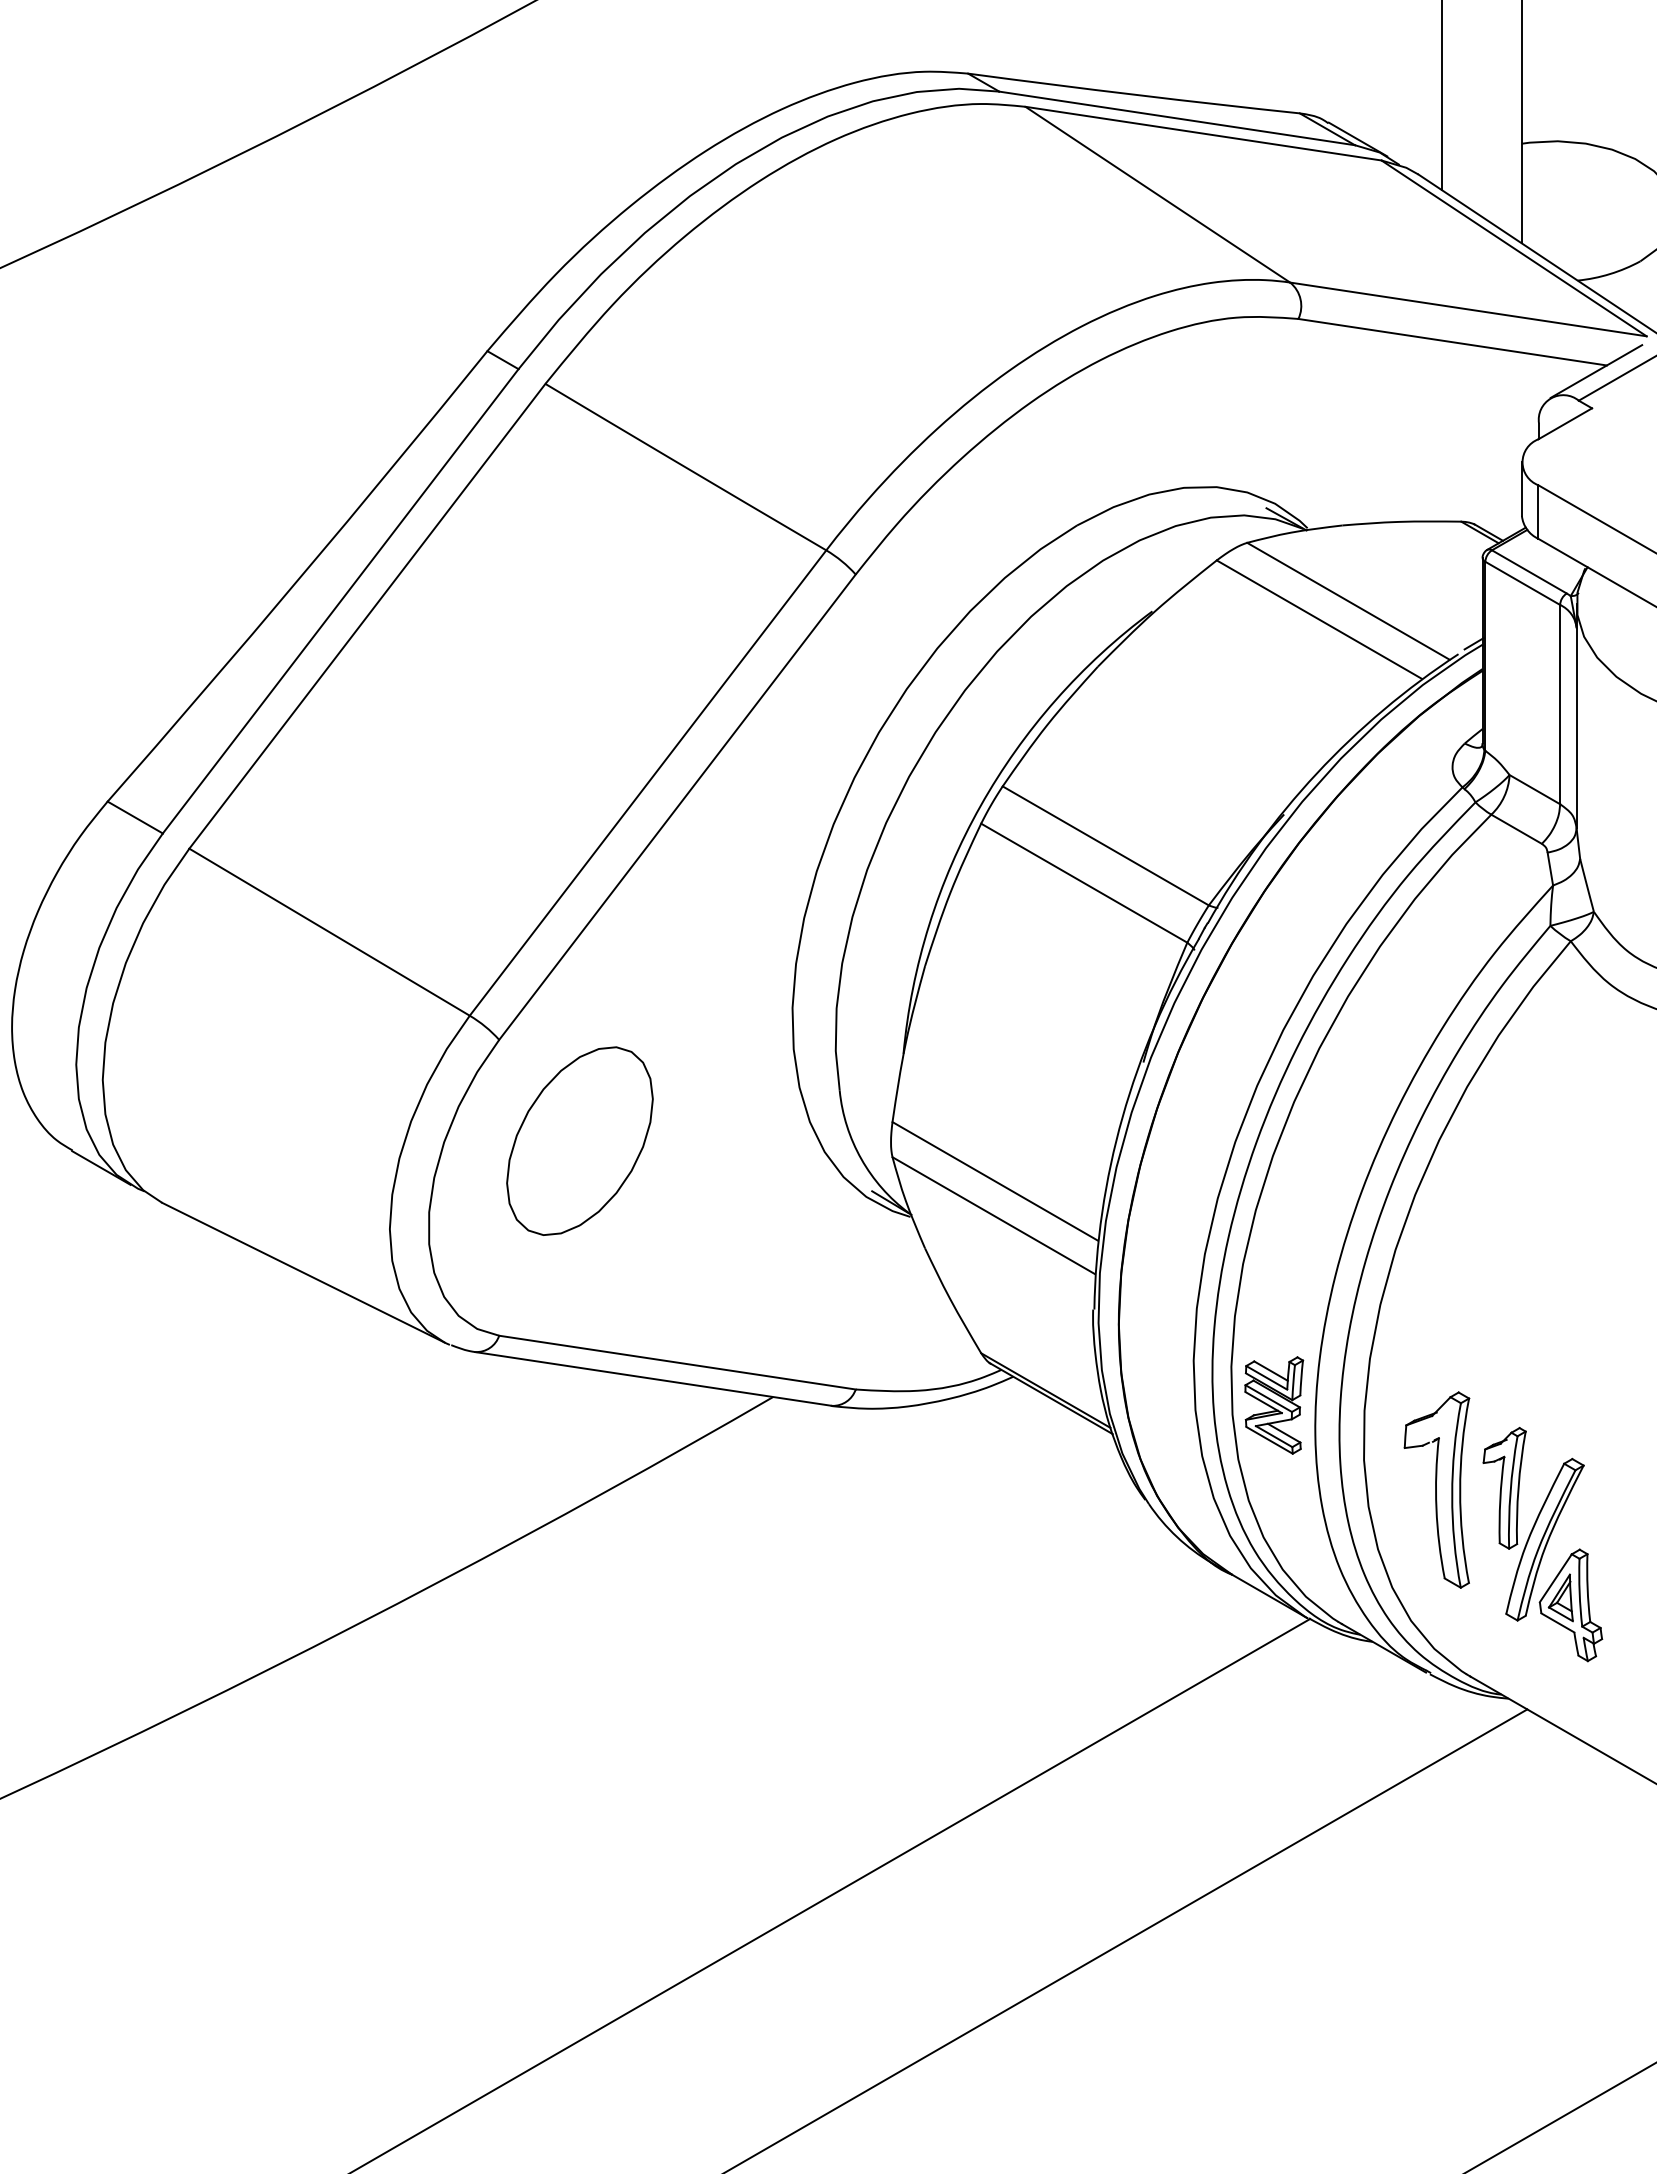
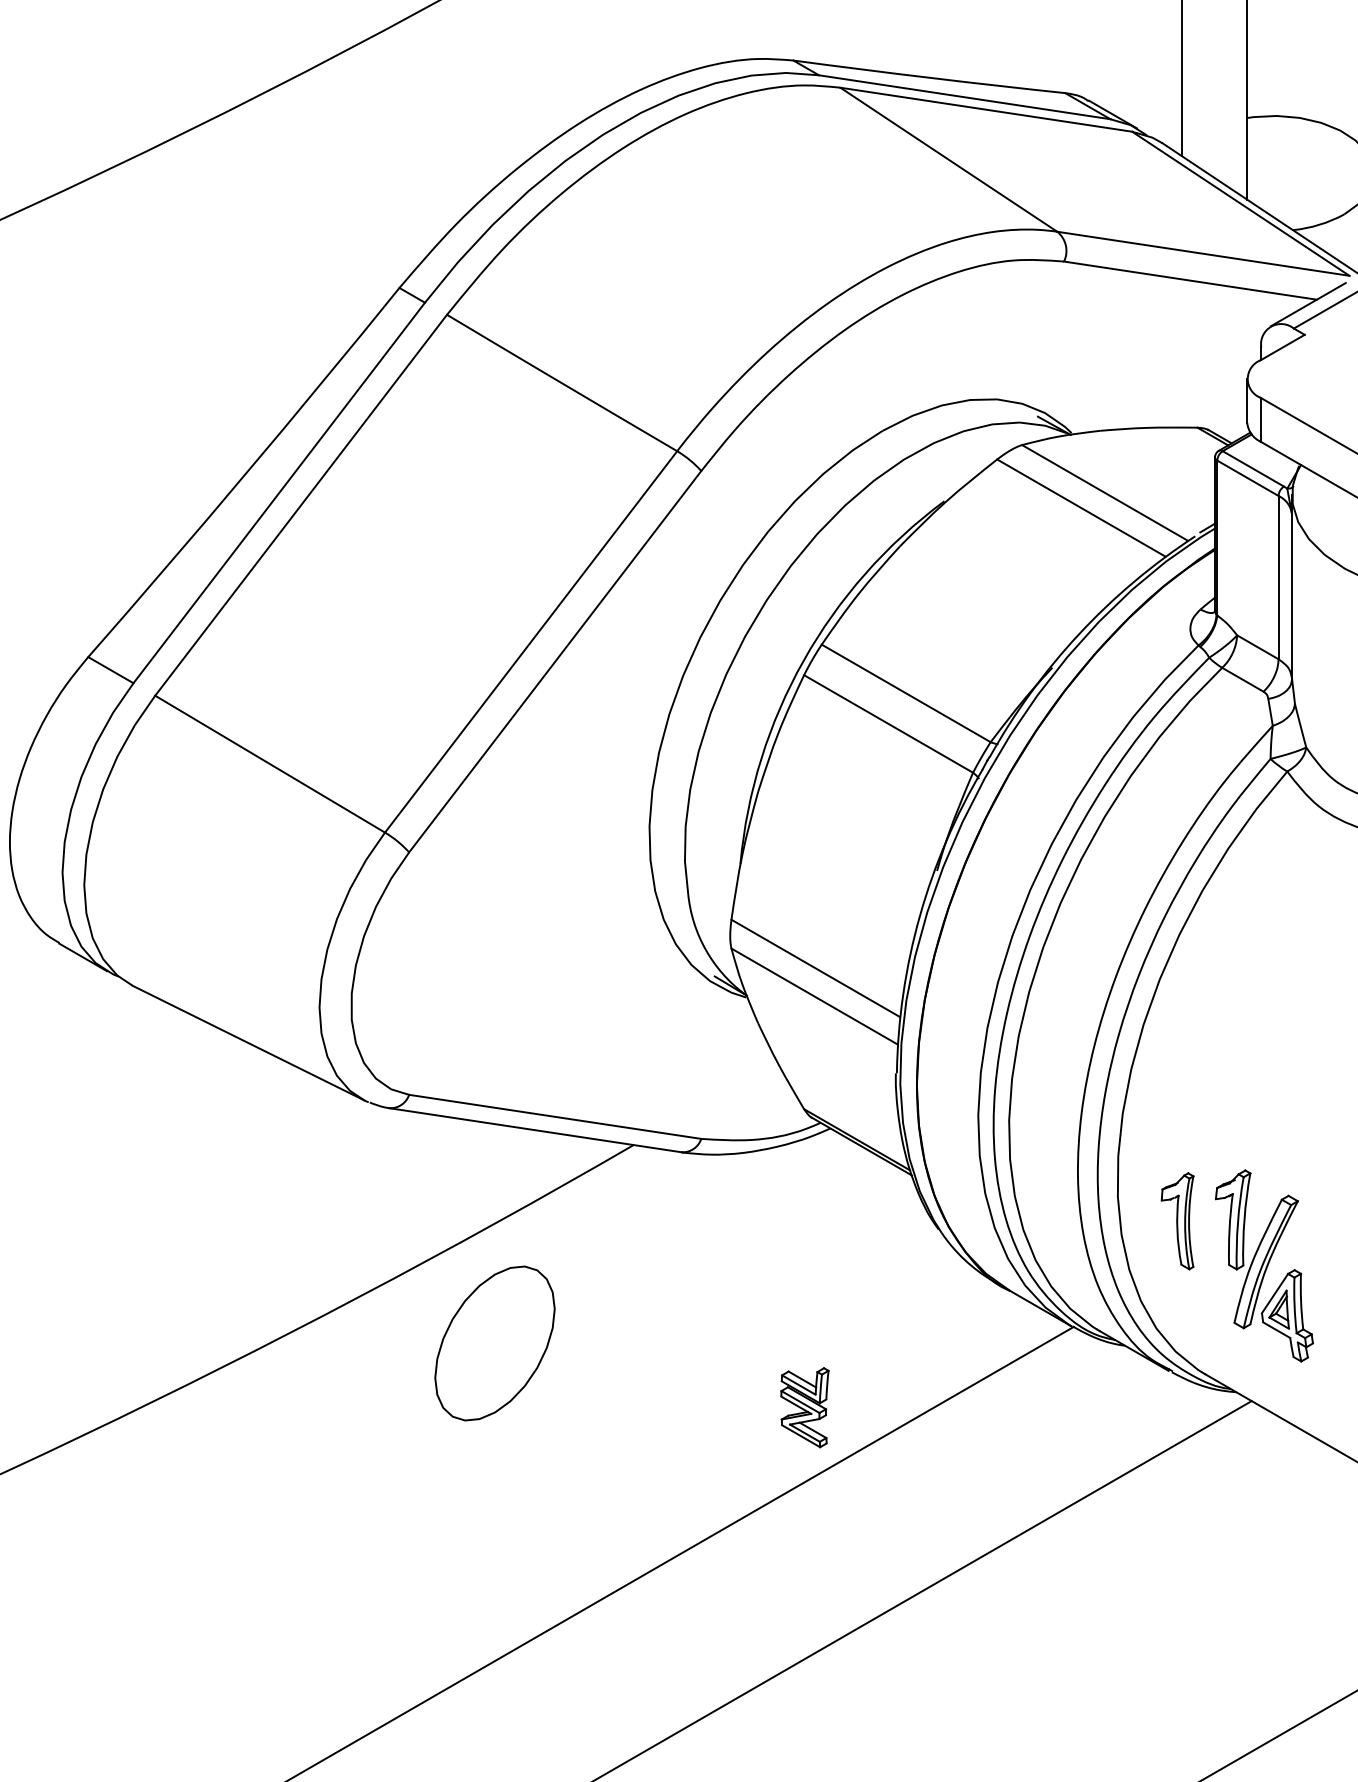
part: (579, 1140) -> (494, 1342), moved
part: (1274, 1405) -> (805, 1407), moved
part: (1436, 1489) -> (1177, 1220), size x0.6

